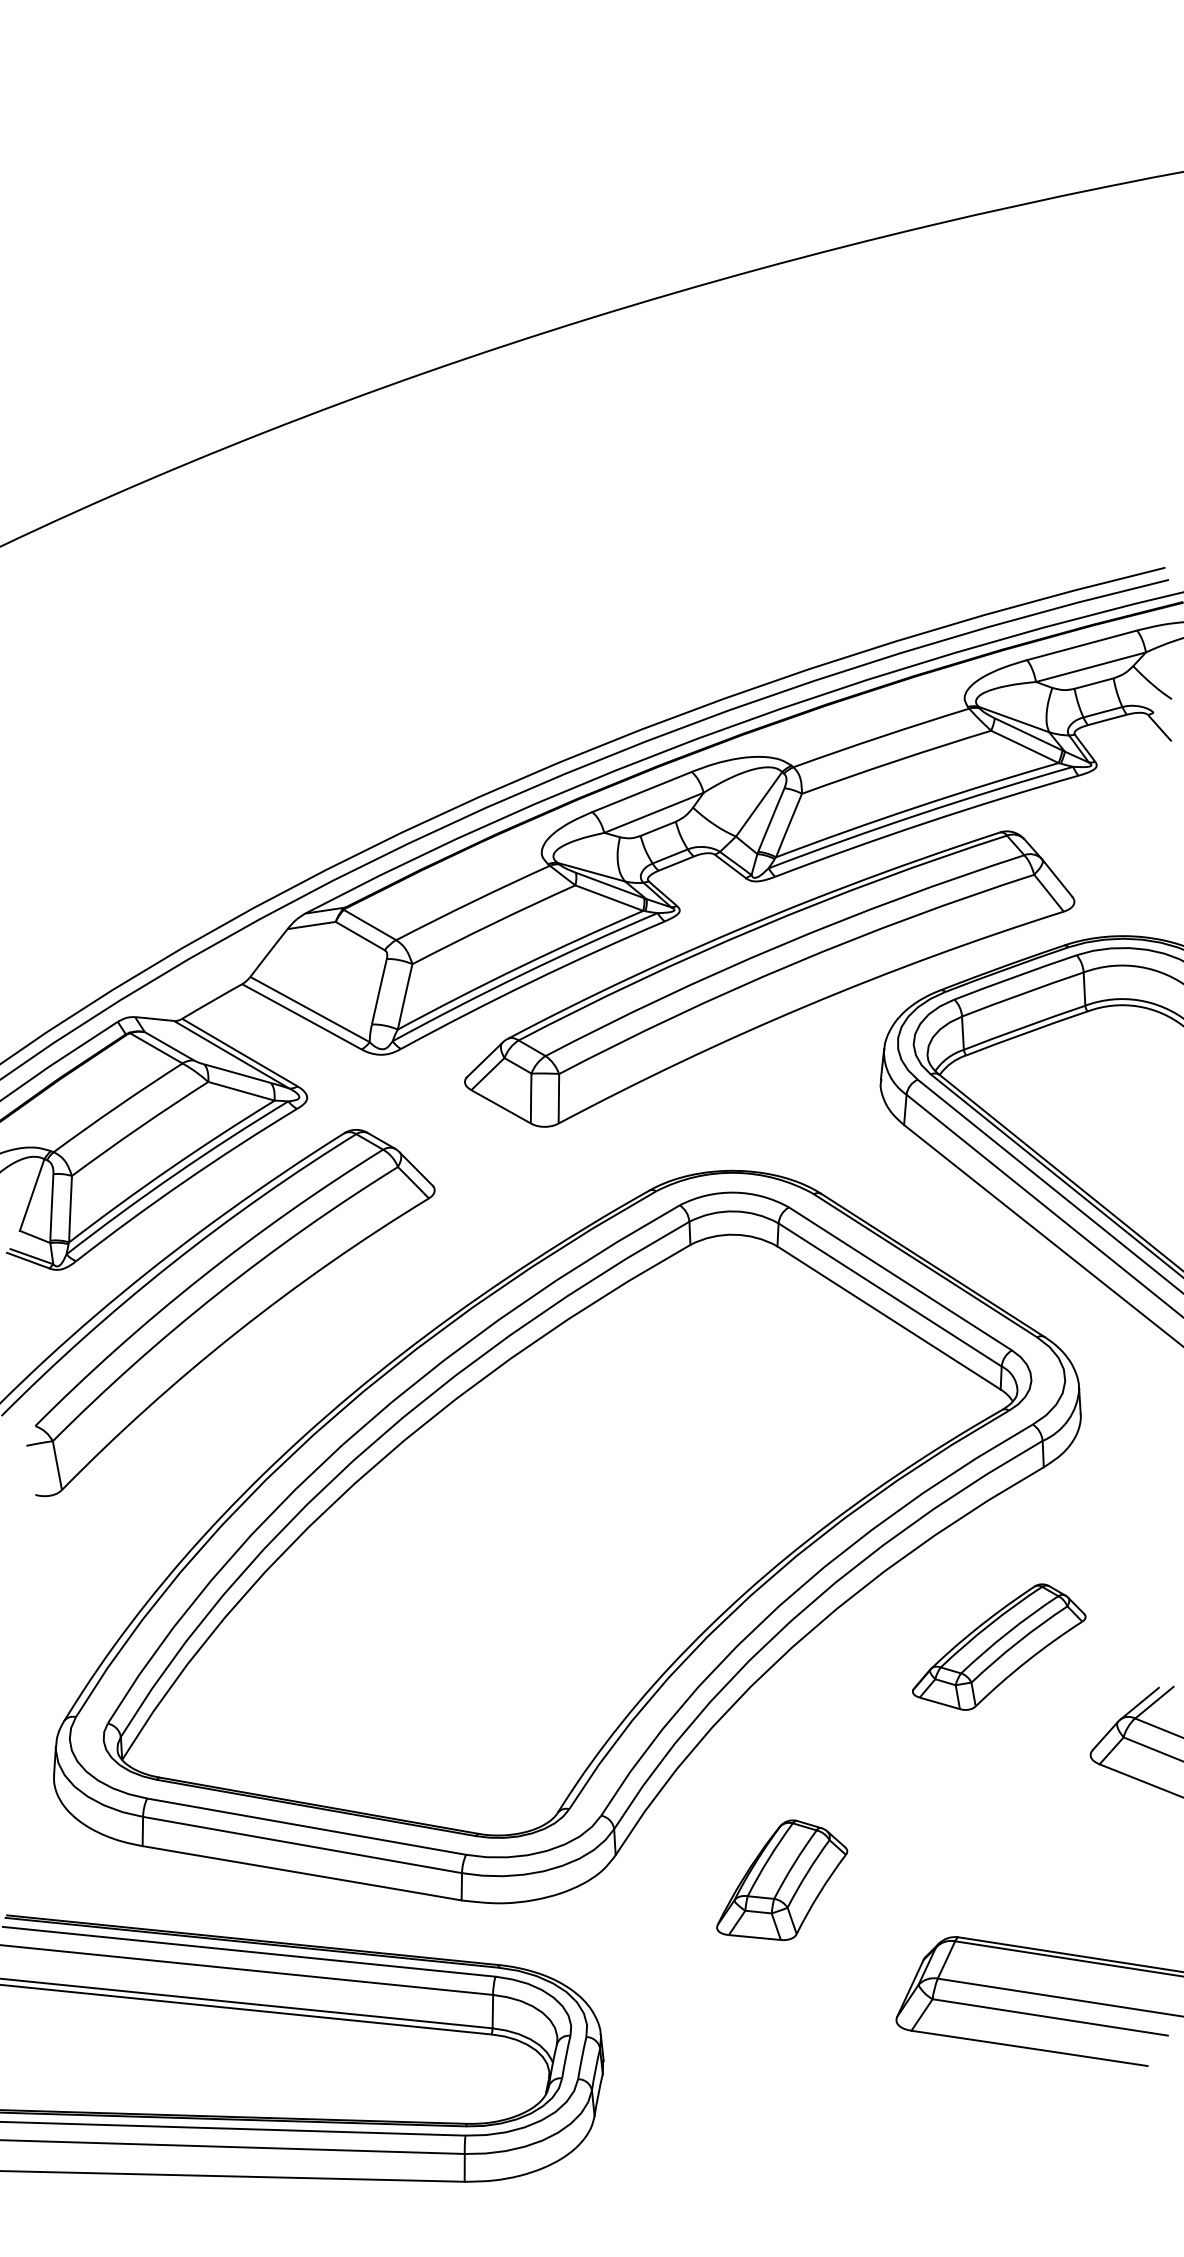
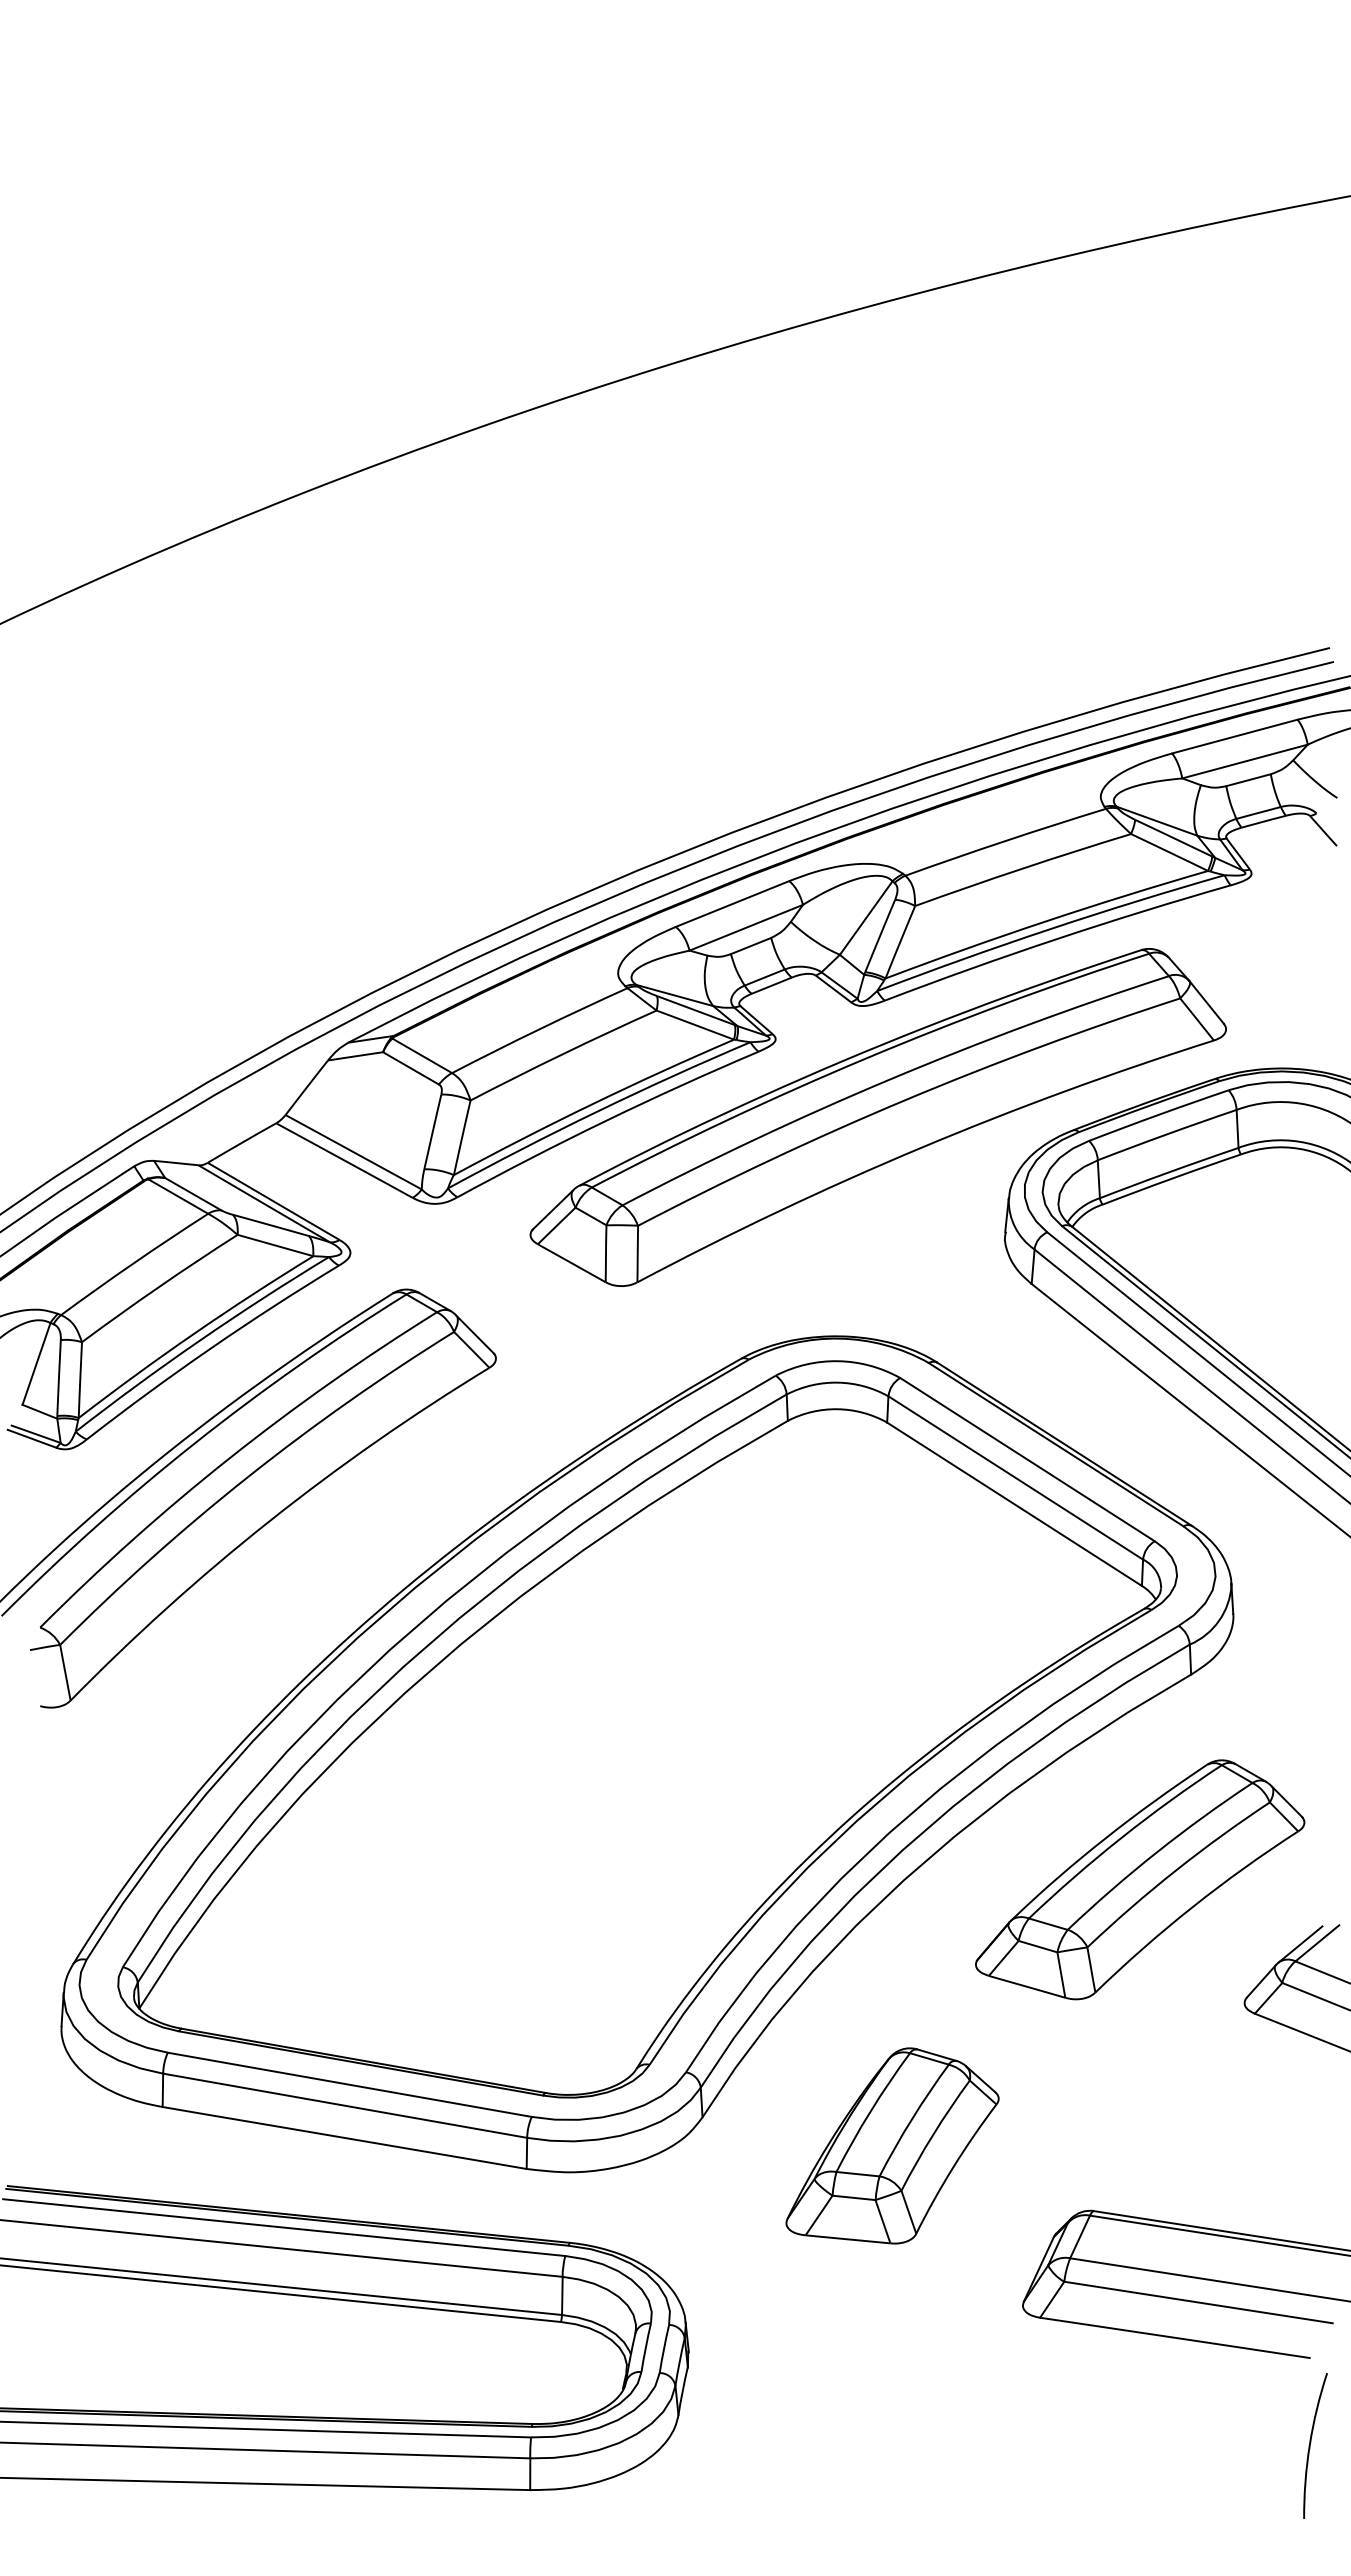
part: (999, 1646) -> (1140, 1879), size x1.67
part: (782, 1879) -> (892, 2145), size x1.43
arc: (1149, 2140) -> (1311, 2442), added

